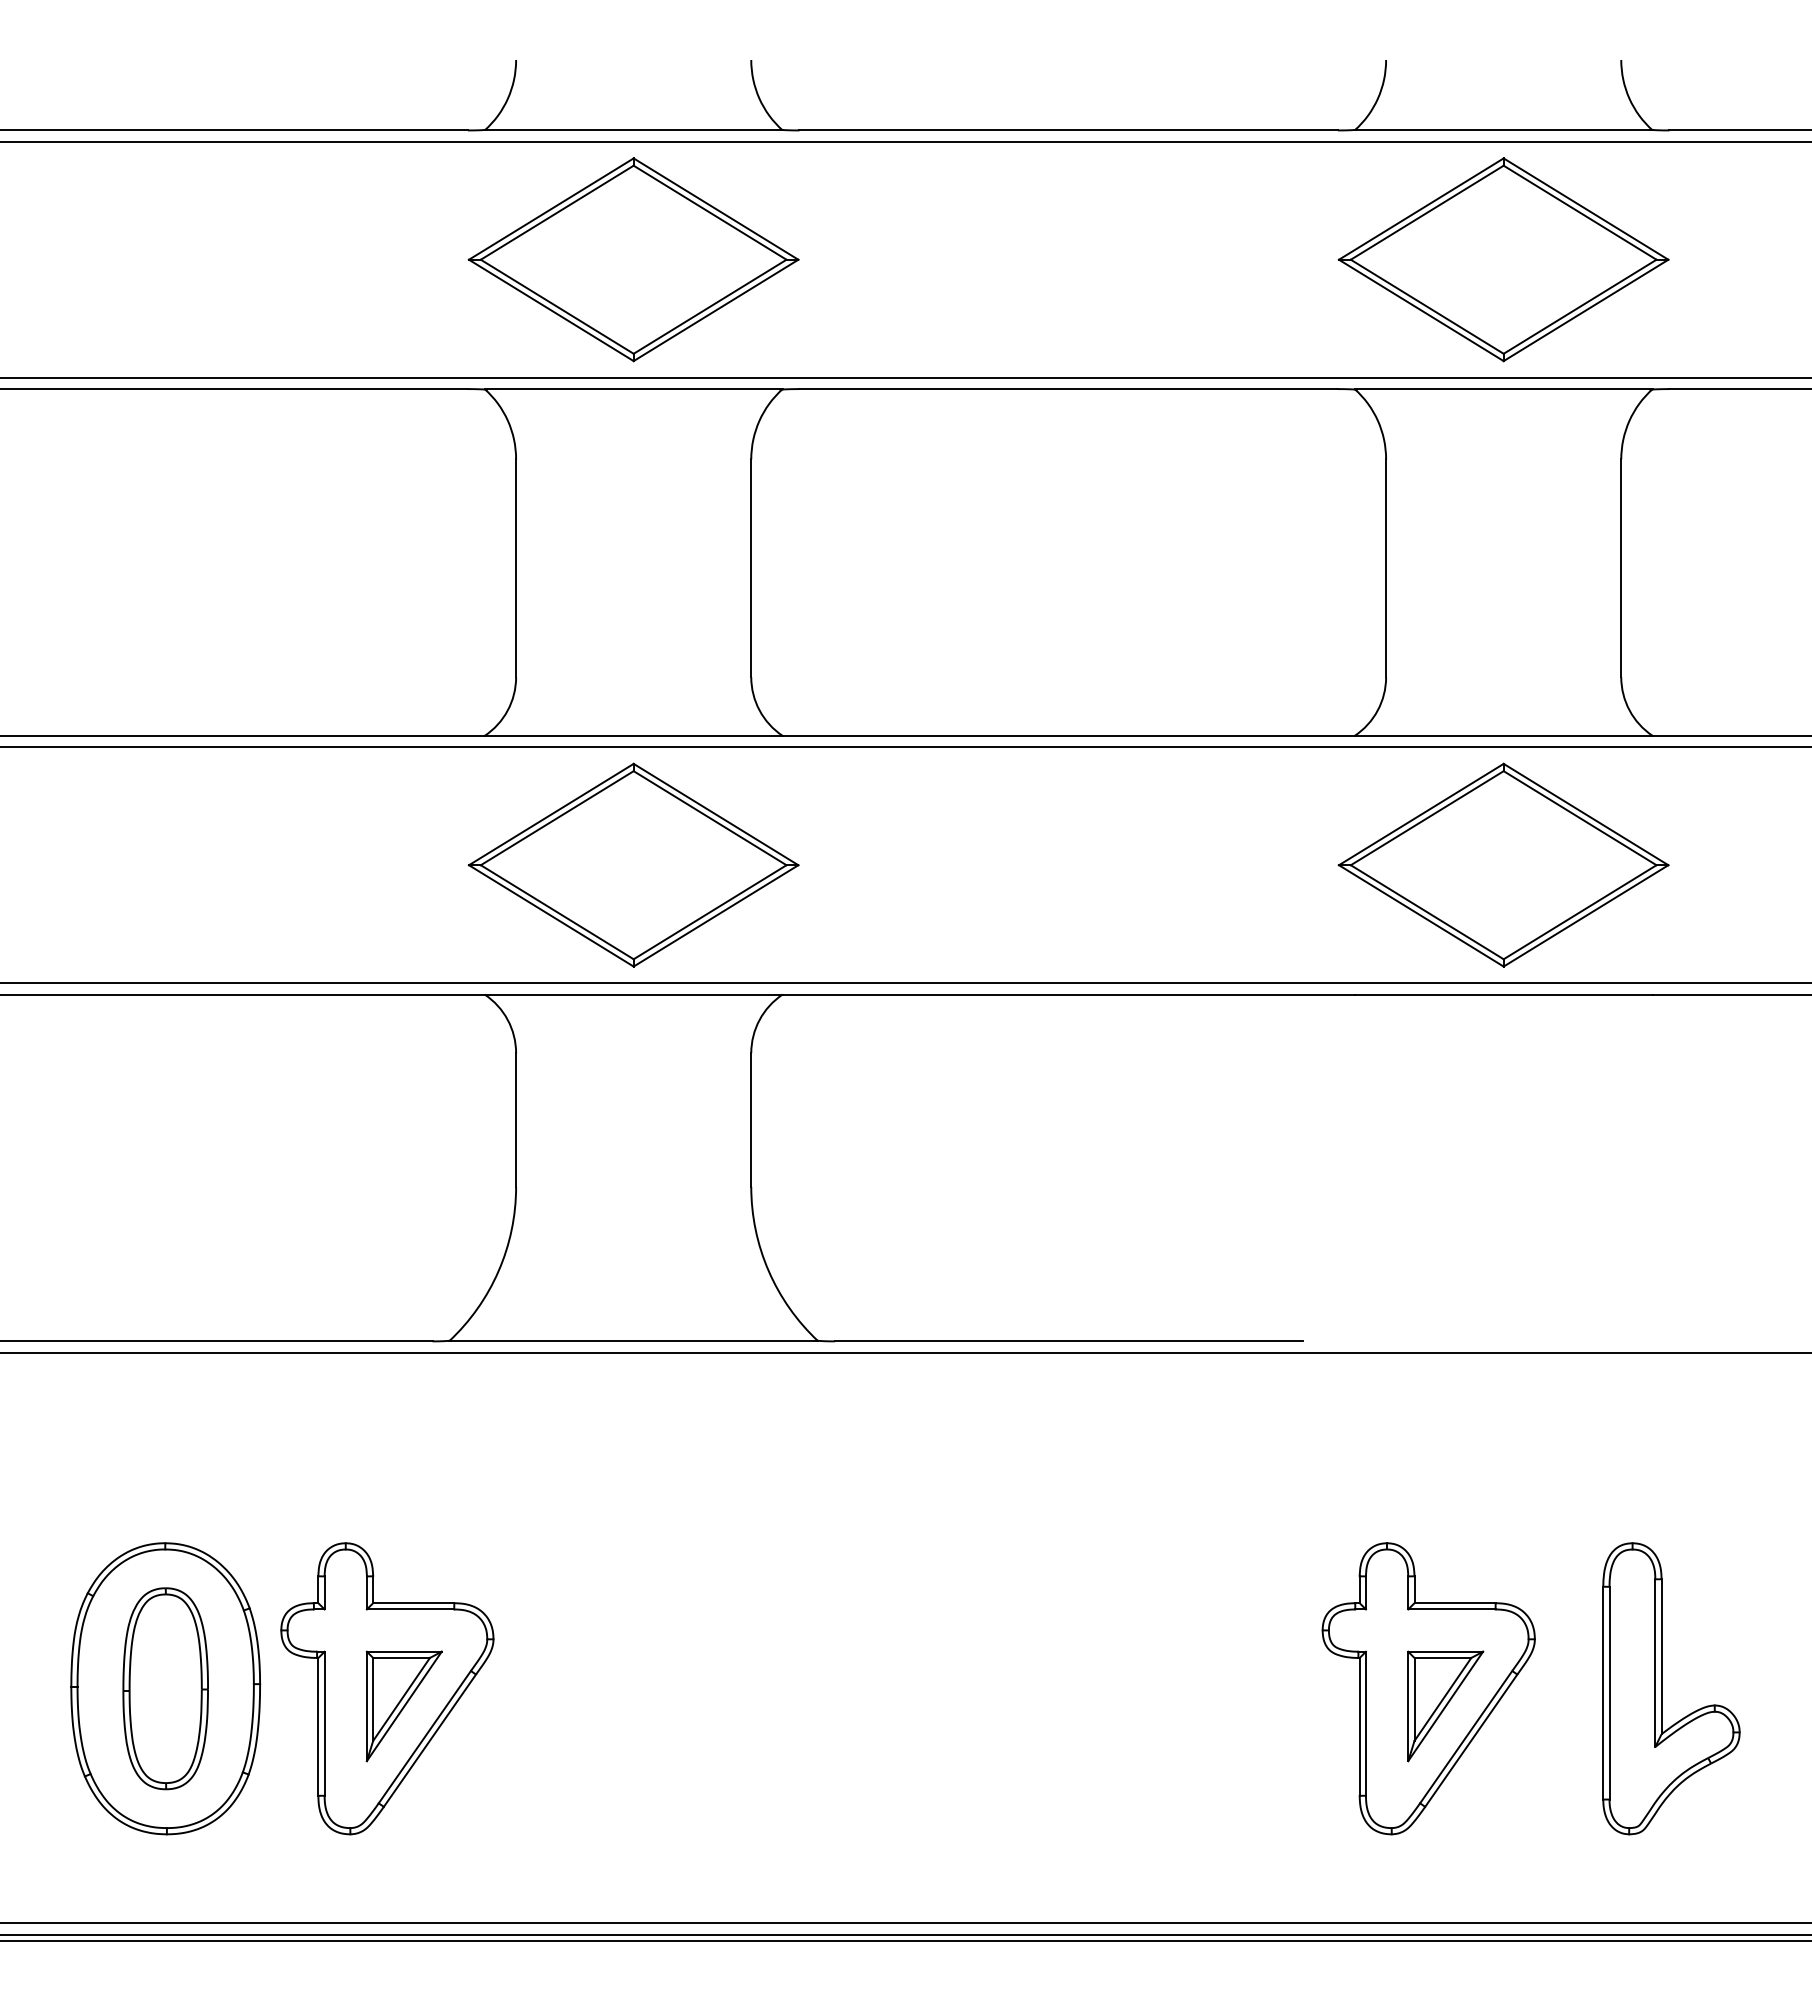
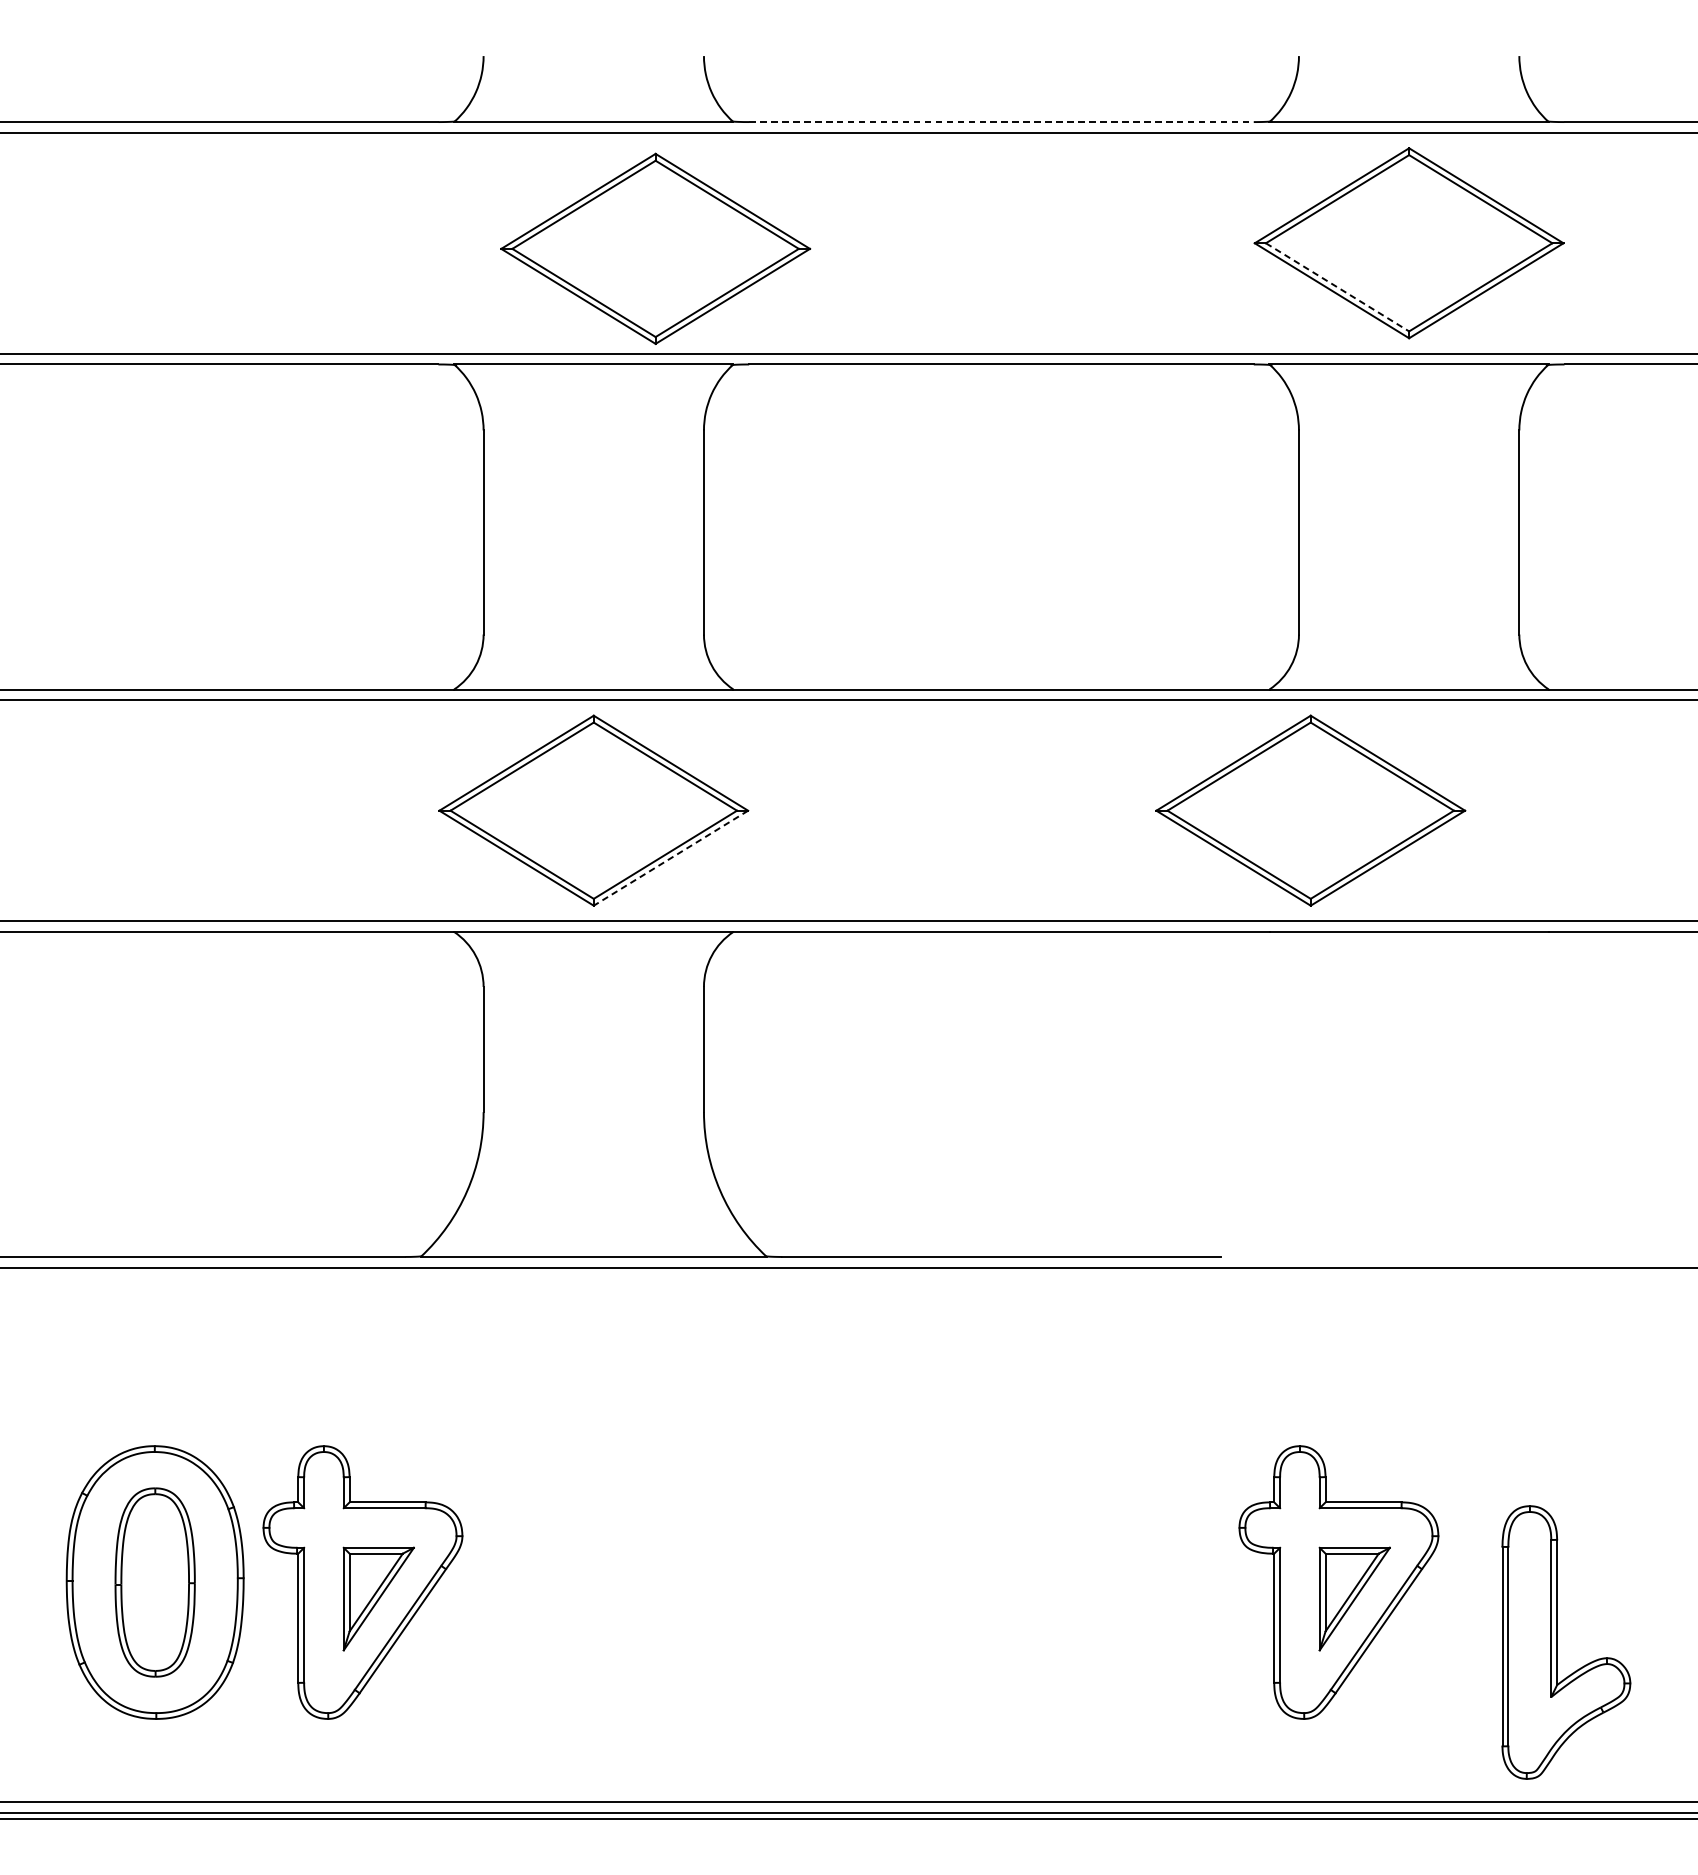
line: (1069, 130) -> (1002, 122), solid -> dashed
part: (633, 259) -> (655, 248), moved
line: (1427, 306) -> (1337, 287), solid -> dashed
part: (1503, 864) -> (1310, 810), moved
line: (716, 915) -> (671, 857), solid -> dashed
part: (1662, 1688) -> (1557, 1642), moved

